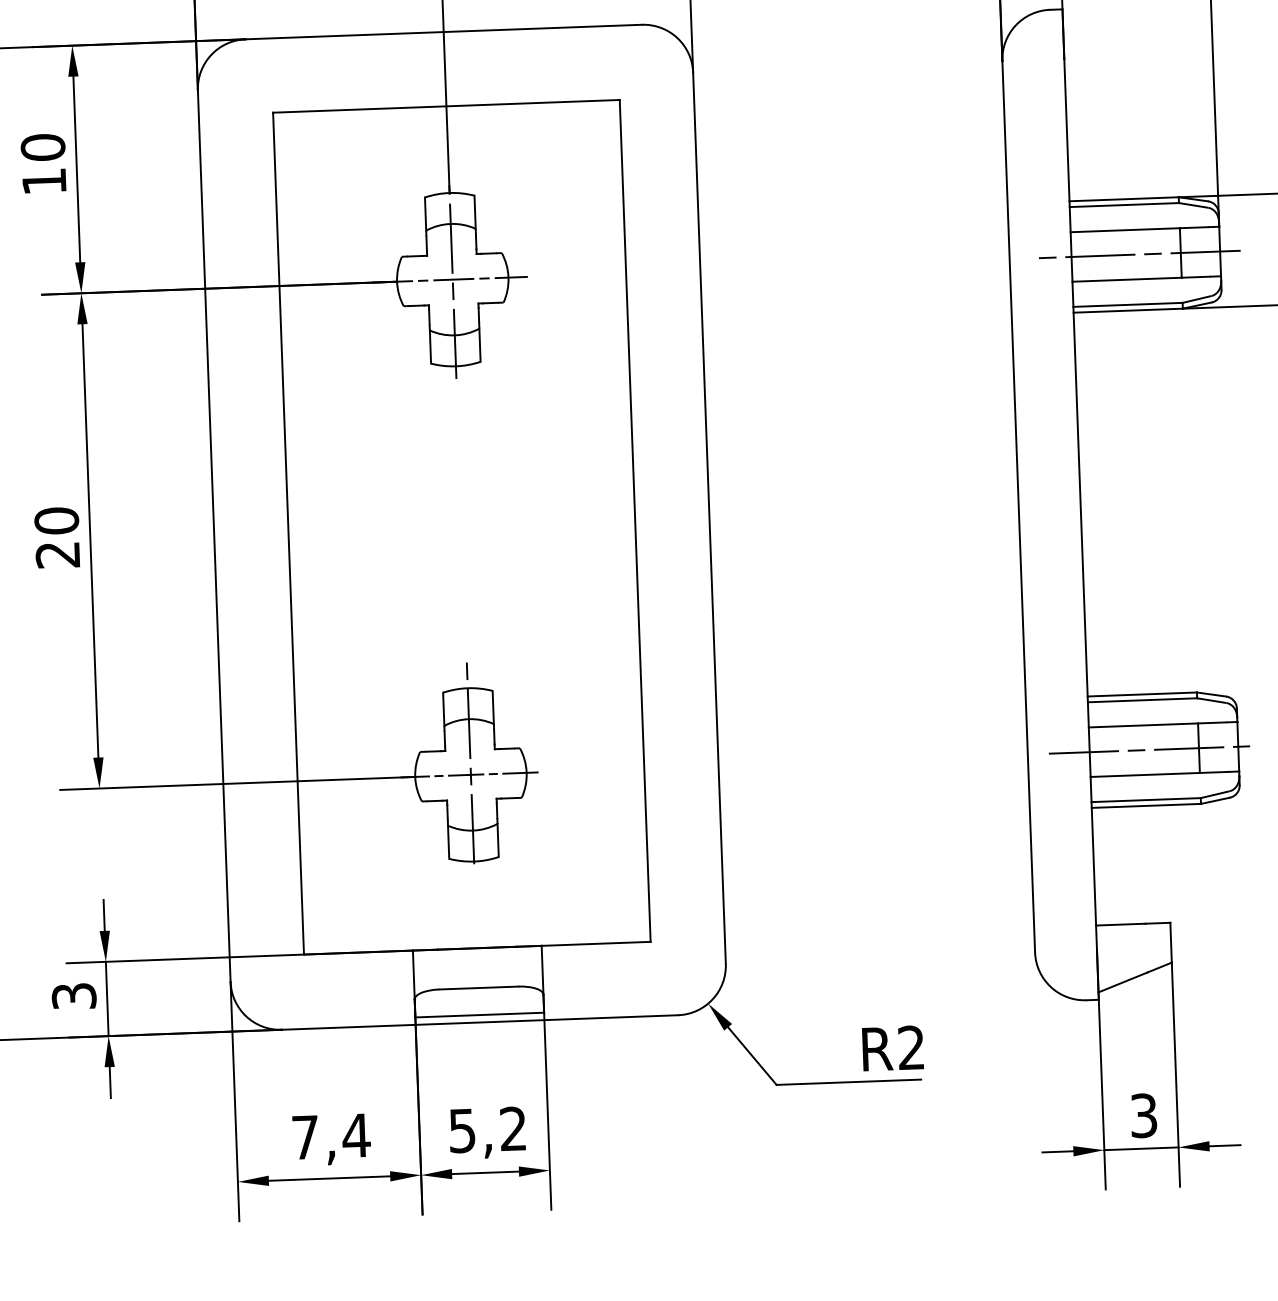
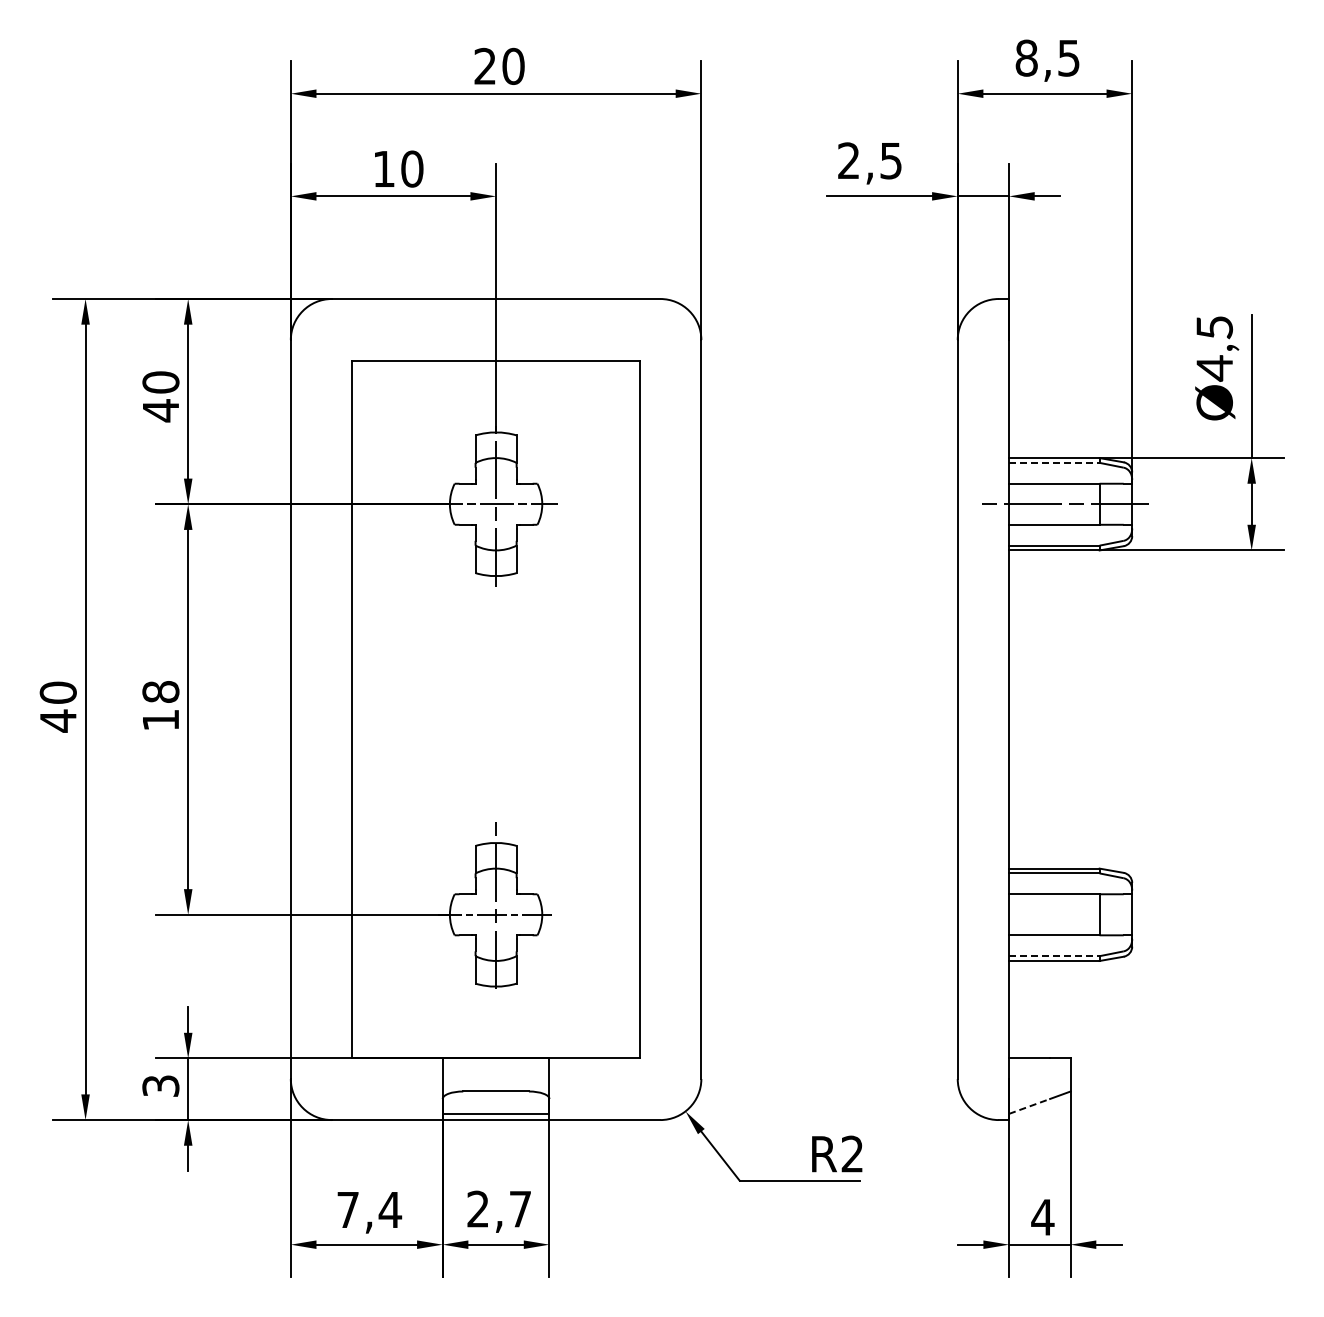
text: (43, 181) -> (160, 410), 10 -> 40
line: (1124, 204) -> (1054, 462), solid -> dashed
text: (56, 537) -> (160, 705), 20 -> 18
line: (1149, 749) -> (1058, 914), removed
line: (1146, 800) -> (1054, 956), solid -> dashed
line: (1122, 982) -> (1029, 1106), solid -> dashed
text: (1143, 1114) -> (1042, 1216), 3 -> 4
text: (486, 1129) -> (498, 1208), 5,2 -> 2,7

